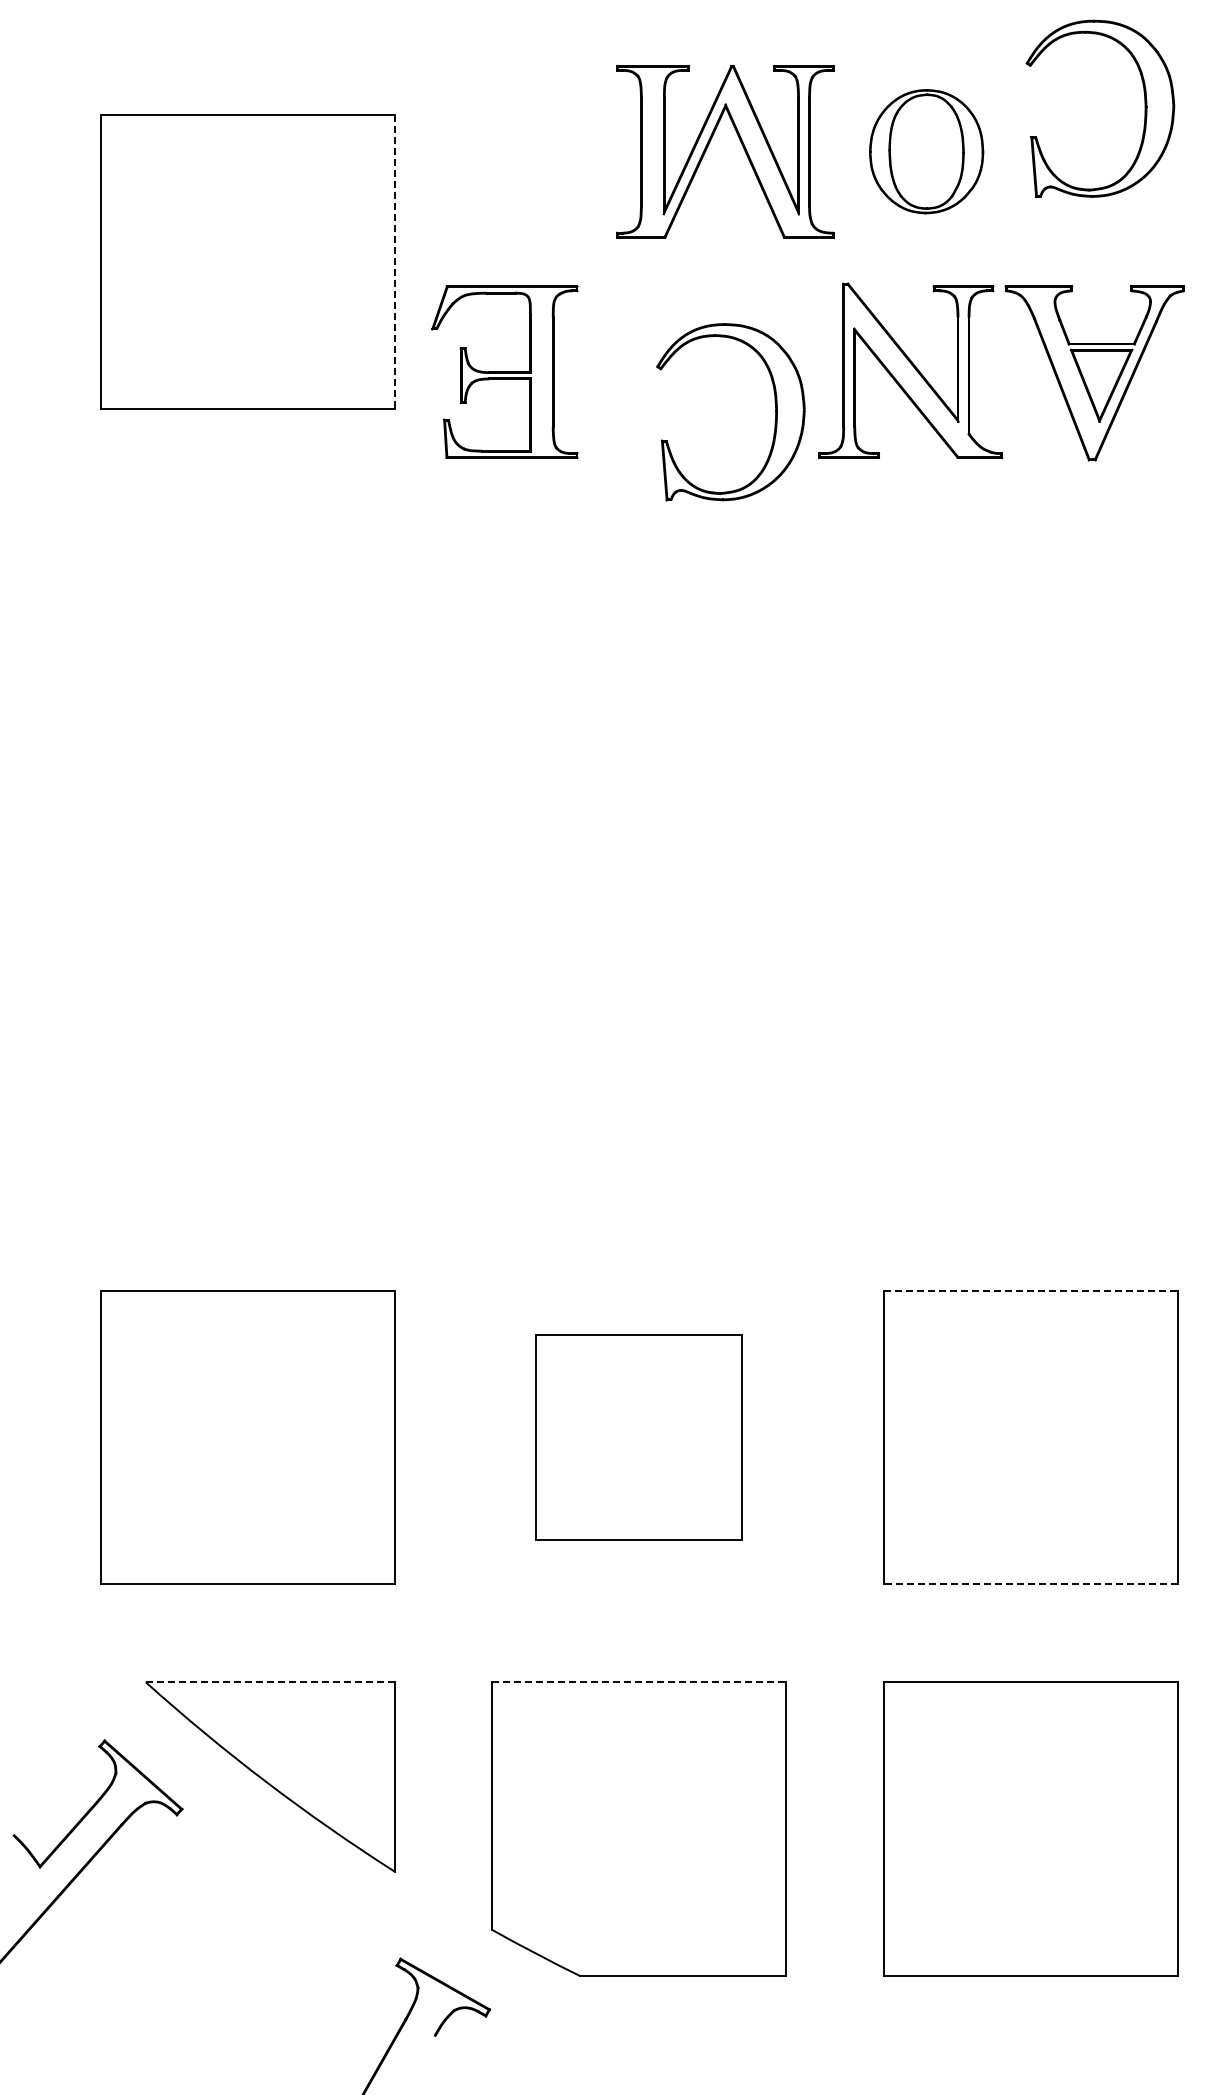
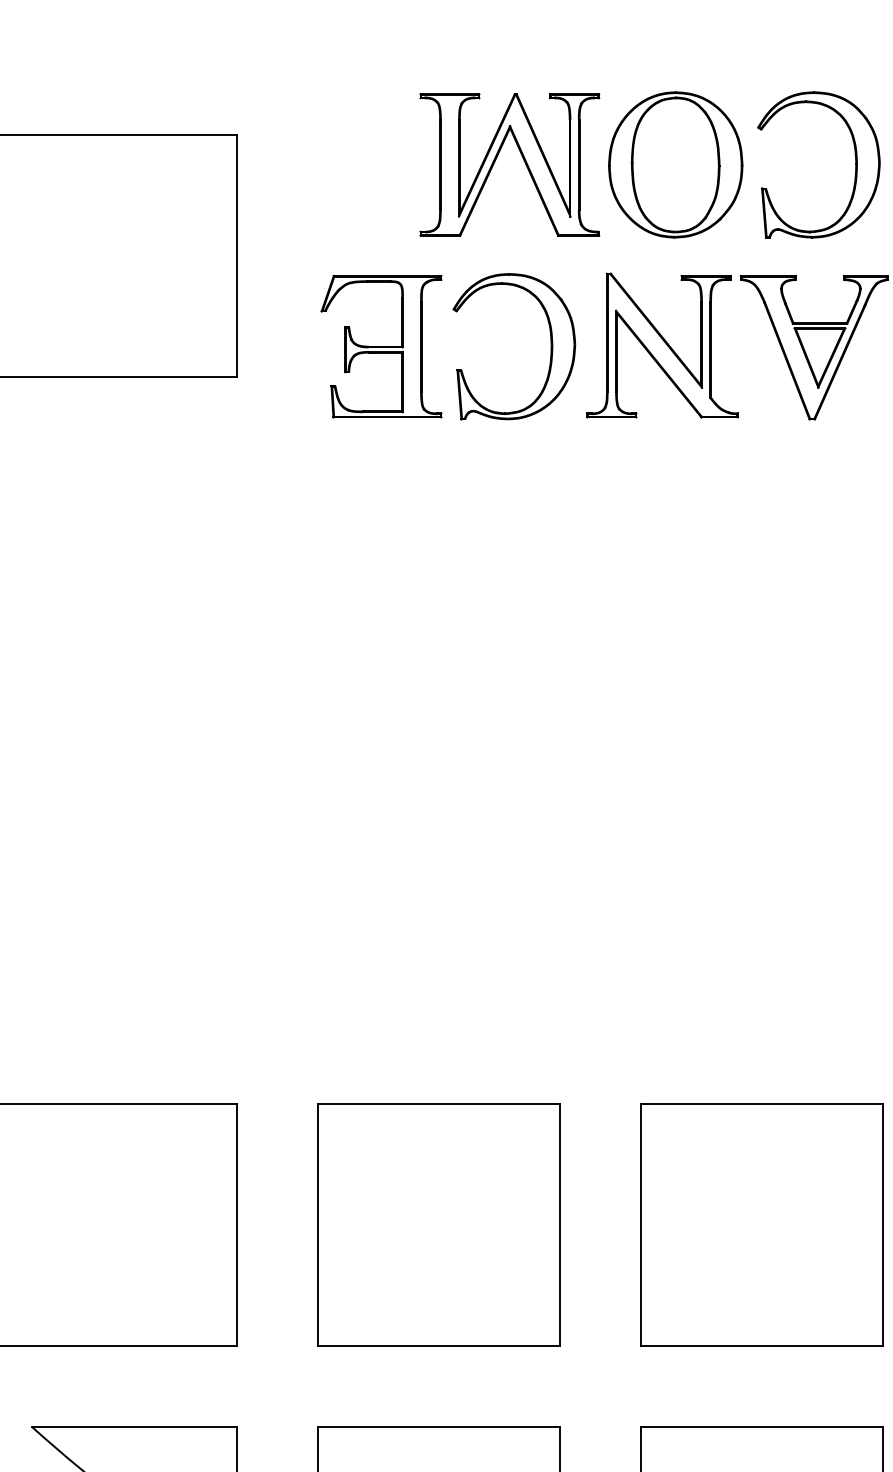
part: (1144, 108) -> (855, 164), moved
part: (926, 151) -> (675, 164), size x1.43
line: (394, 262) -> (236, 256), dashed -> solid
part: (504, 371) -> (381, 346), moved
part: (775, 412) -> (551, 346), moved
line: (1031, 1290) -> (762, 1103), dashed -> solid
part: (638, 1437) -> (438, 1225), size x1.43
line: (1031, 1584) -> (762, 1346), dashed -> solid
line: (270, 1682) -> (134, 1427), dashed -> solid
line: (639, 1682) -> (438, 1427), dashed -> solid

